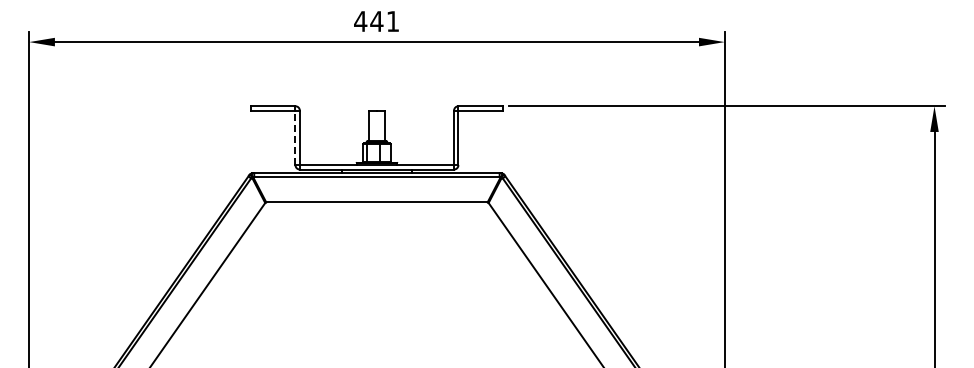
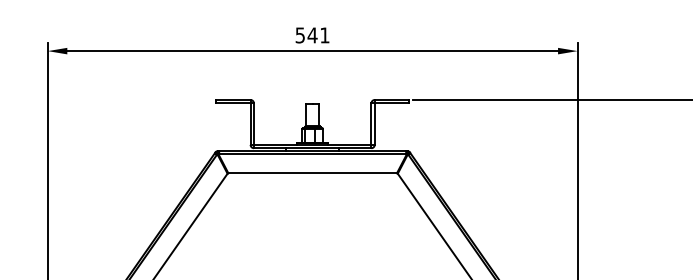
text: (360, 21) -> (300, 35), 441 -> 541
line: (295, 137) -> (250, 123), dashed -> solid

